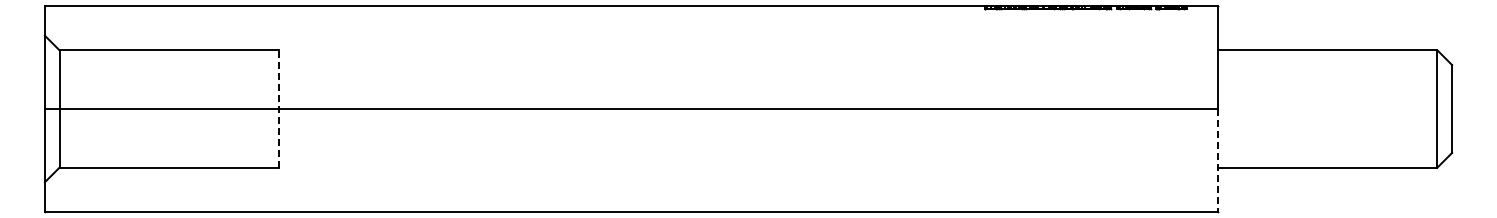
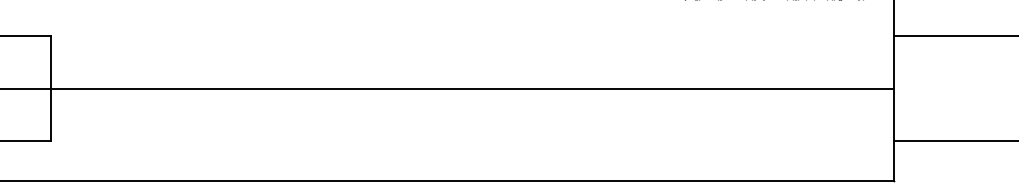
line: (279, 109) -> (51, 89), dashed -> solid
line: (1217, 160) -> (893, 134), dashed -> solid

